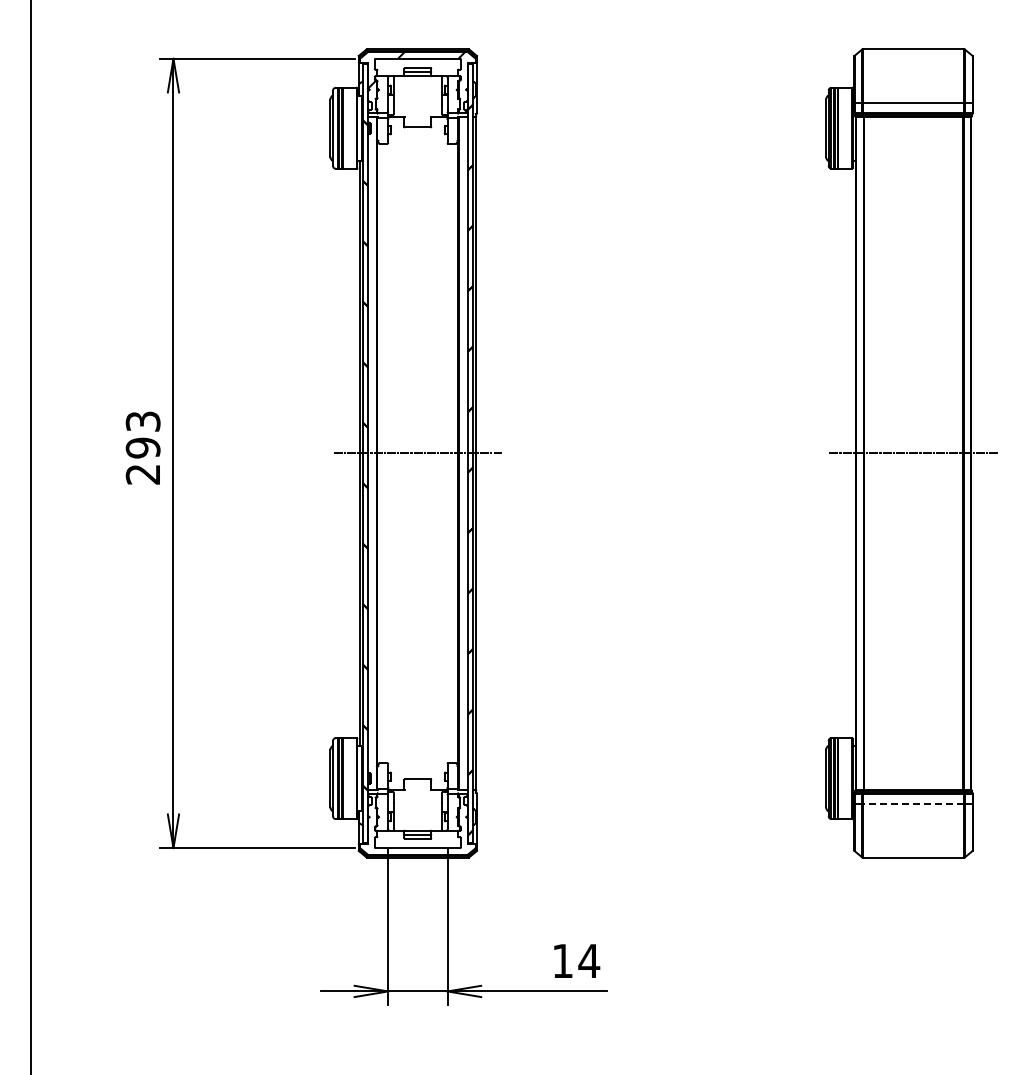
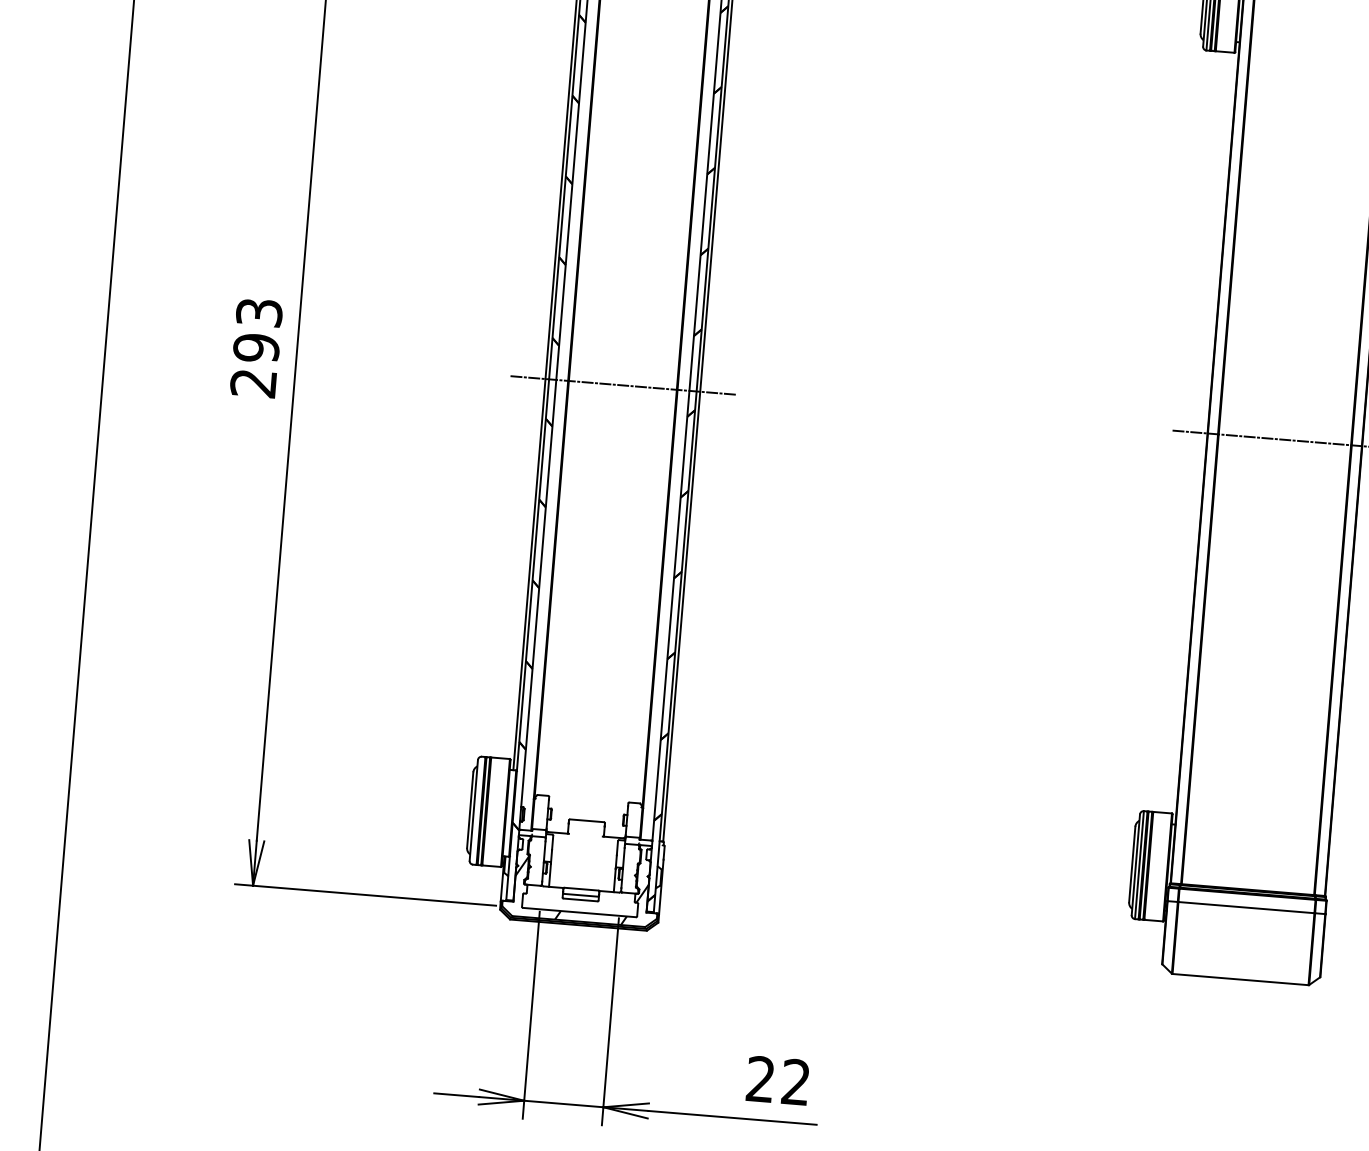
line: (913, 803) -> (1246, 907), dashed -> solid
hatch: (417, 831) -> (580, 890), added
text: (576, 960) -> (779, 1080), 14 -> 22

